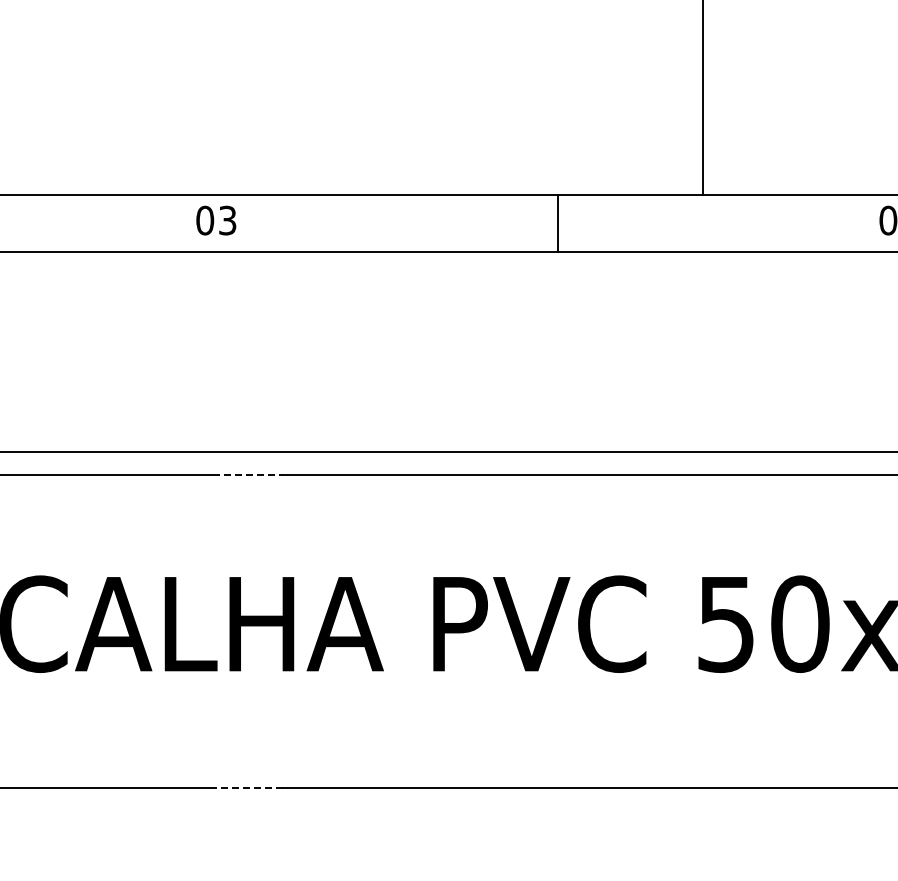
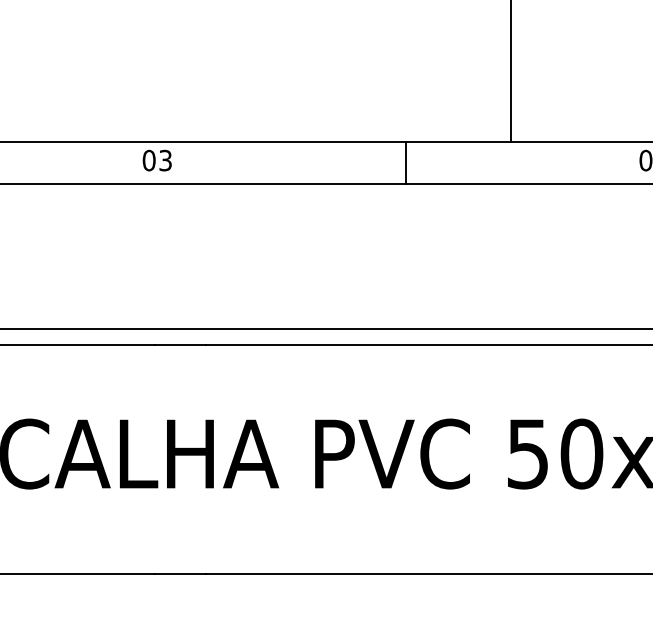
line: (248, 474) -> (180, 345), dashed -> solid
line: (247, 788) -> (179, 573), dashed -> solid

